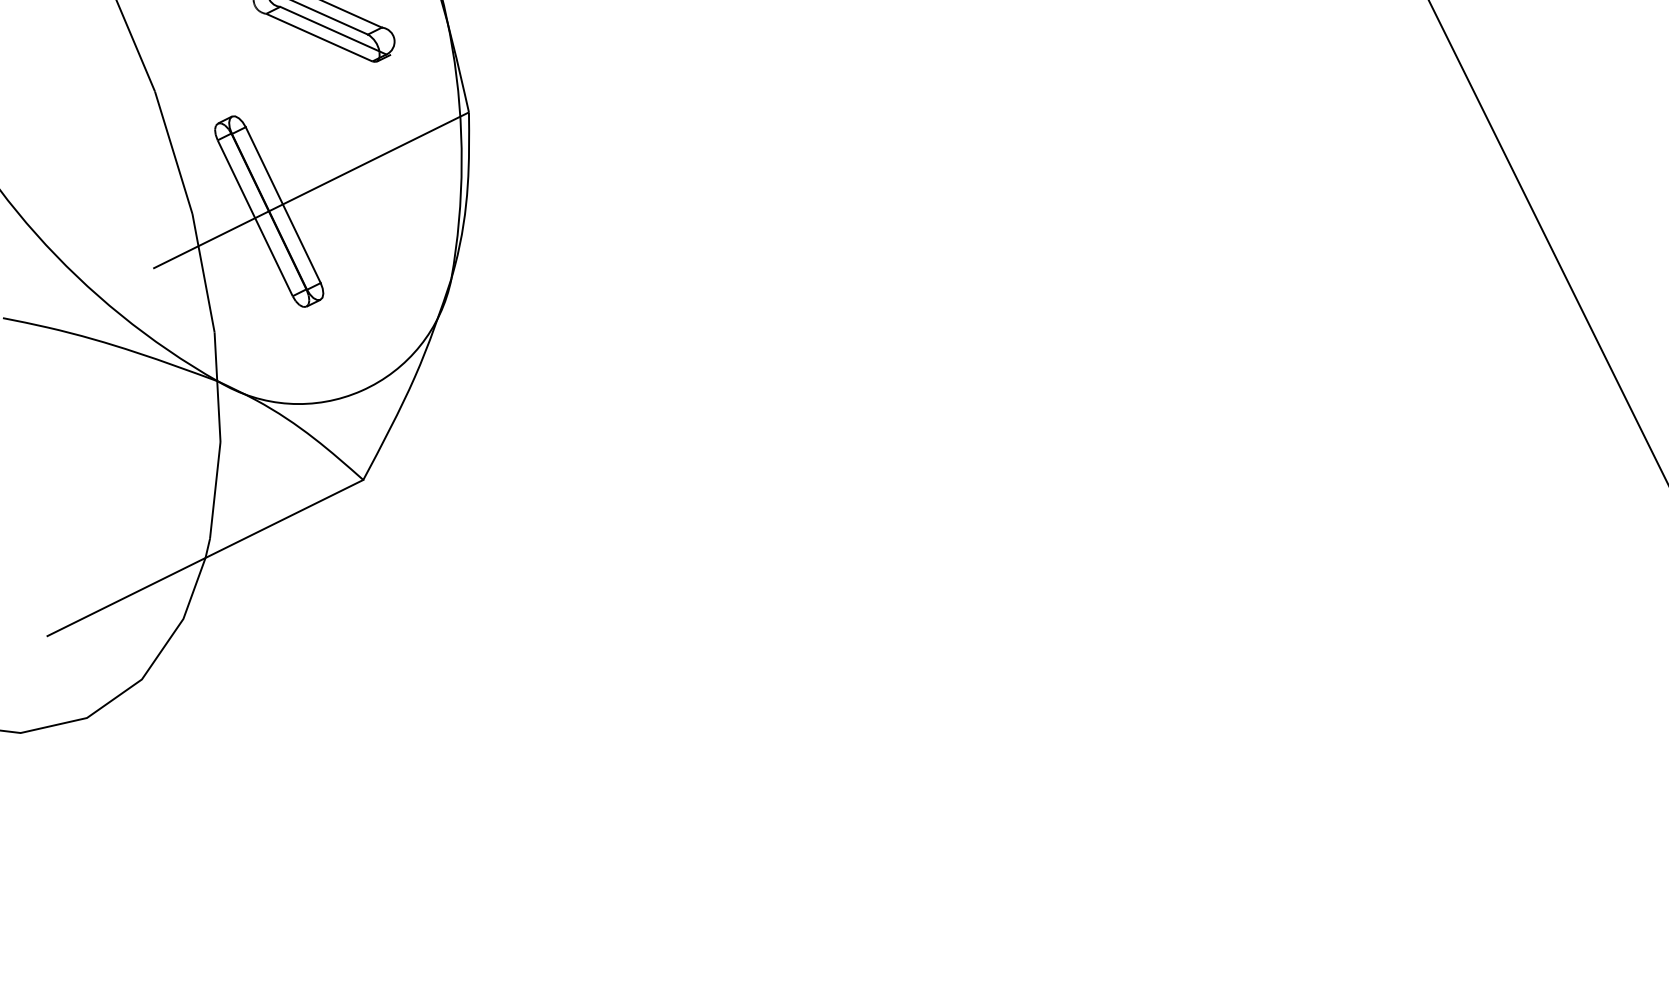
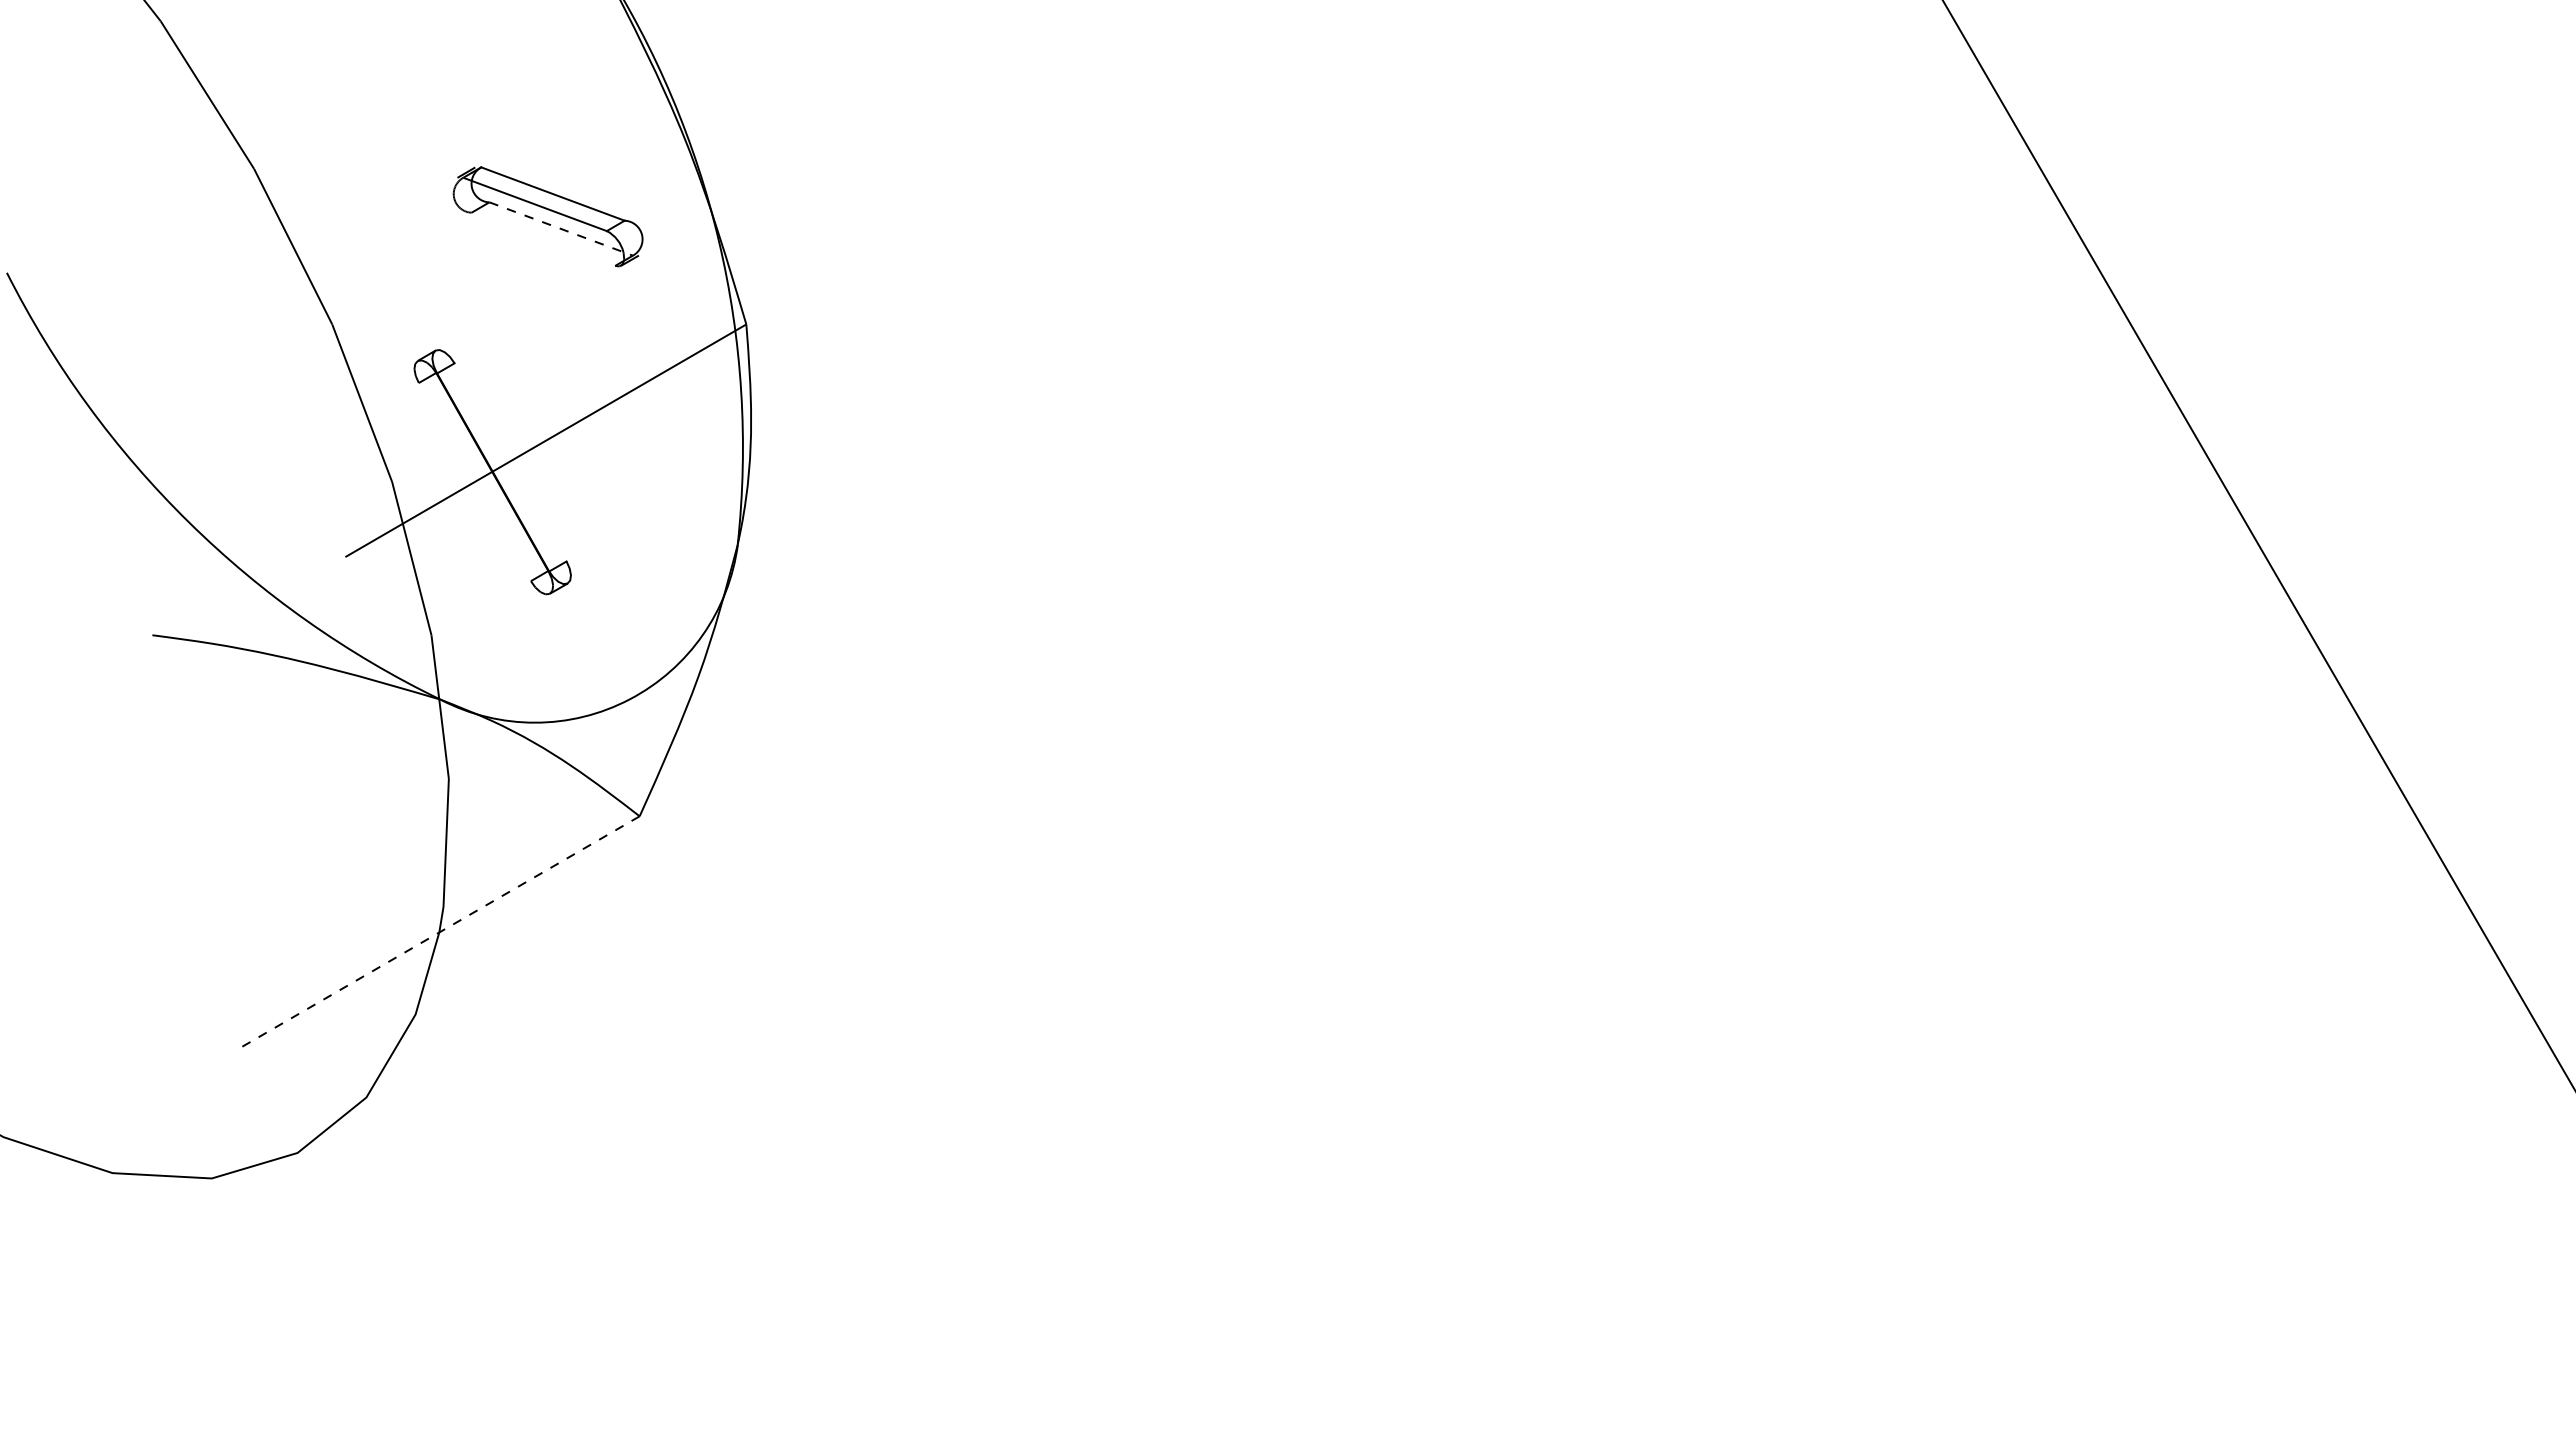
line: (333, 31) -> (561, 229), solid -> dashed
line: (319, 37) -> (543, 238), removed
line: (283, 205) -> (510, 462), removed
line: (254, 218) -> (474, 482), removed
line: (205, 557) -> (439, 932), solid -> dashed

